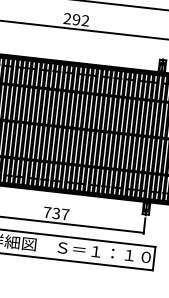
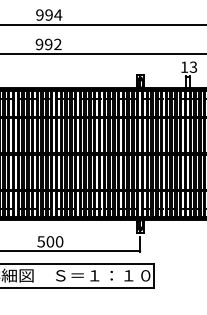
text: (67, 18) -> (39, 44), 292 -> 992
text: (56, 213) -> (50, 241), 737 -> 500

